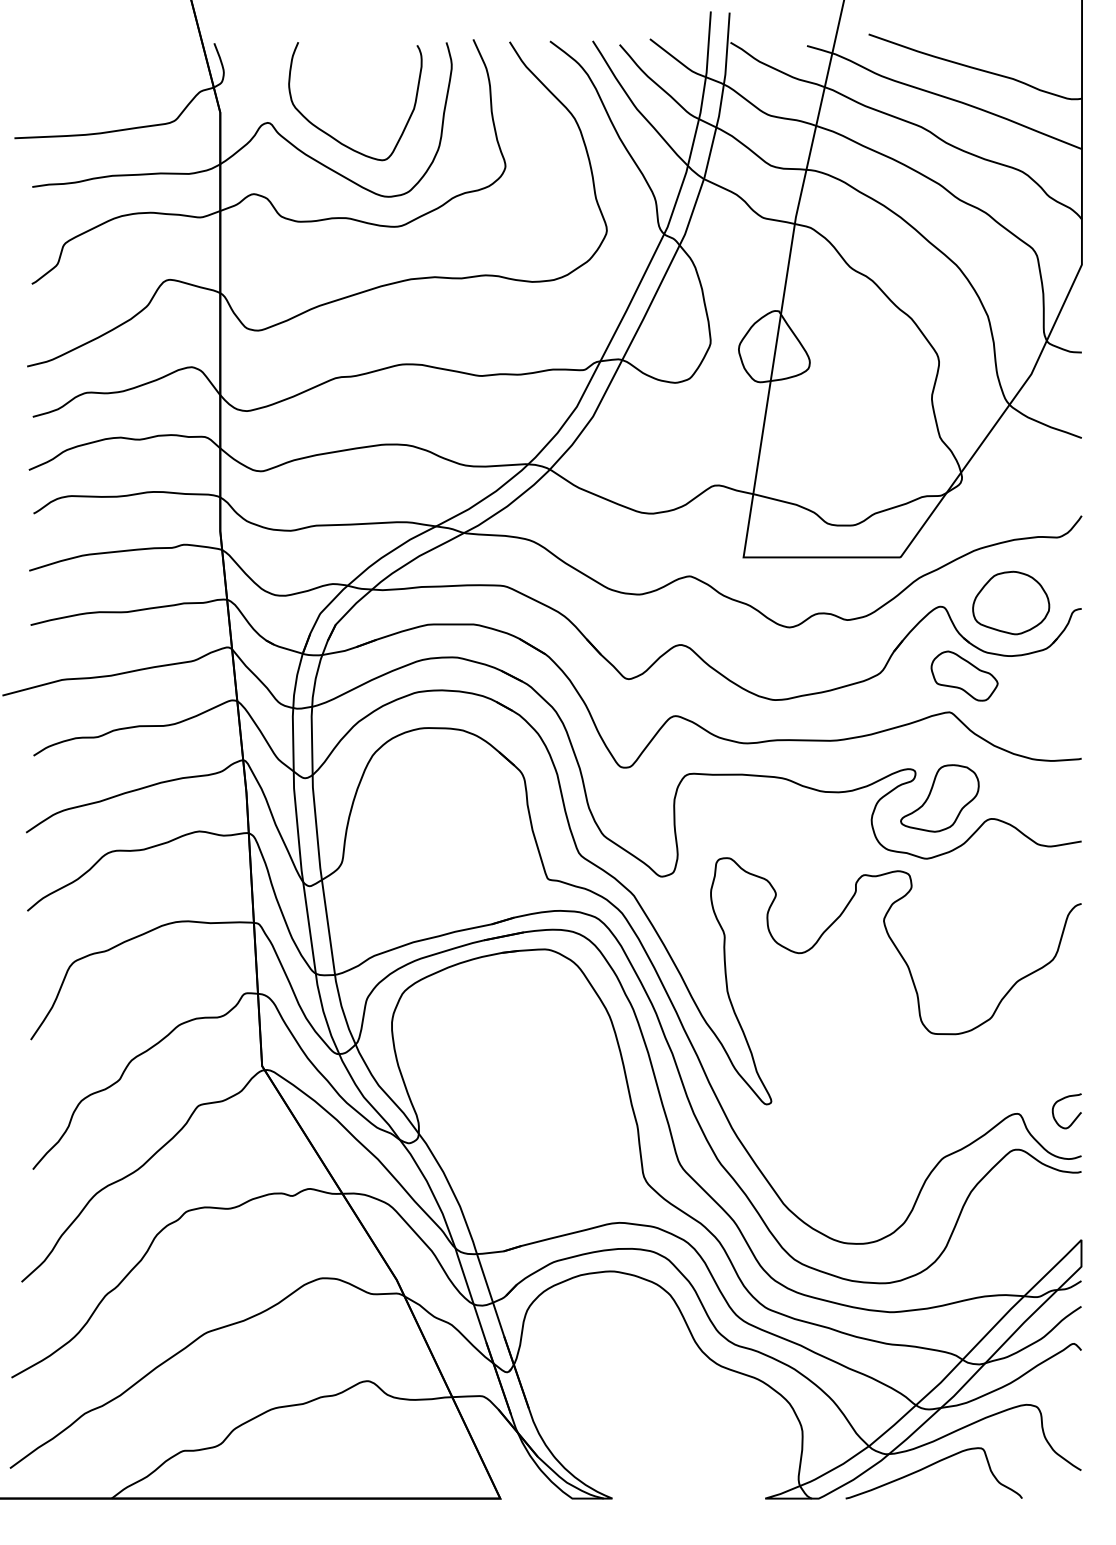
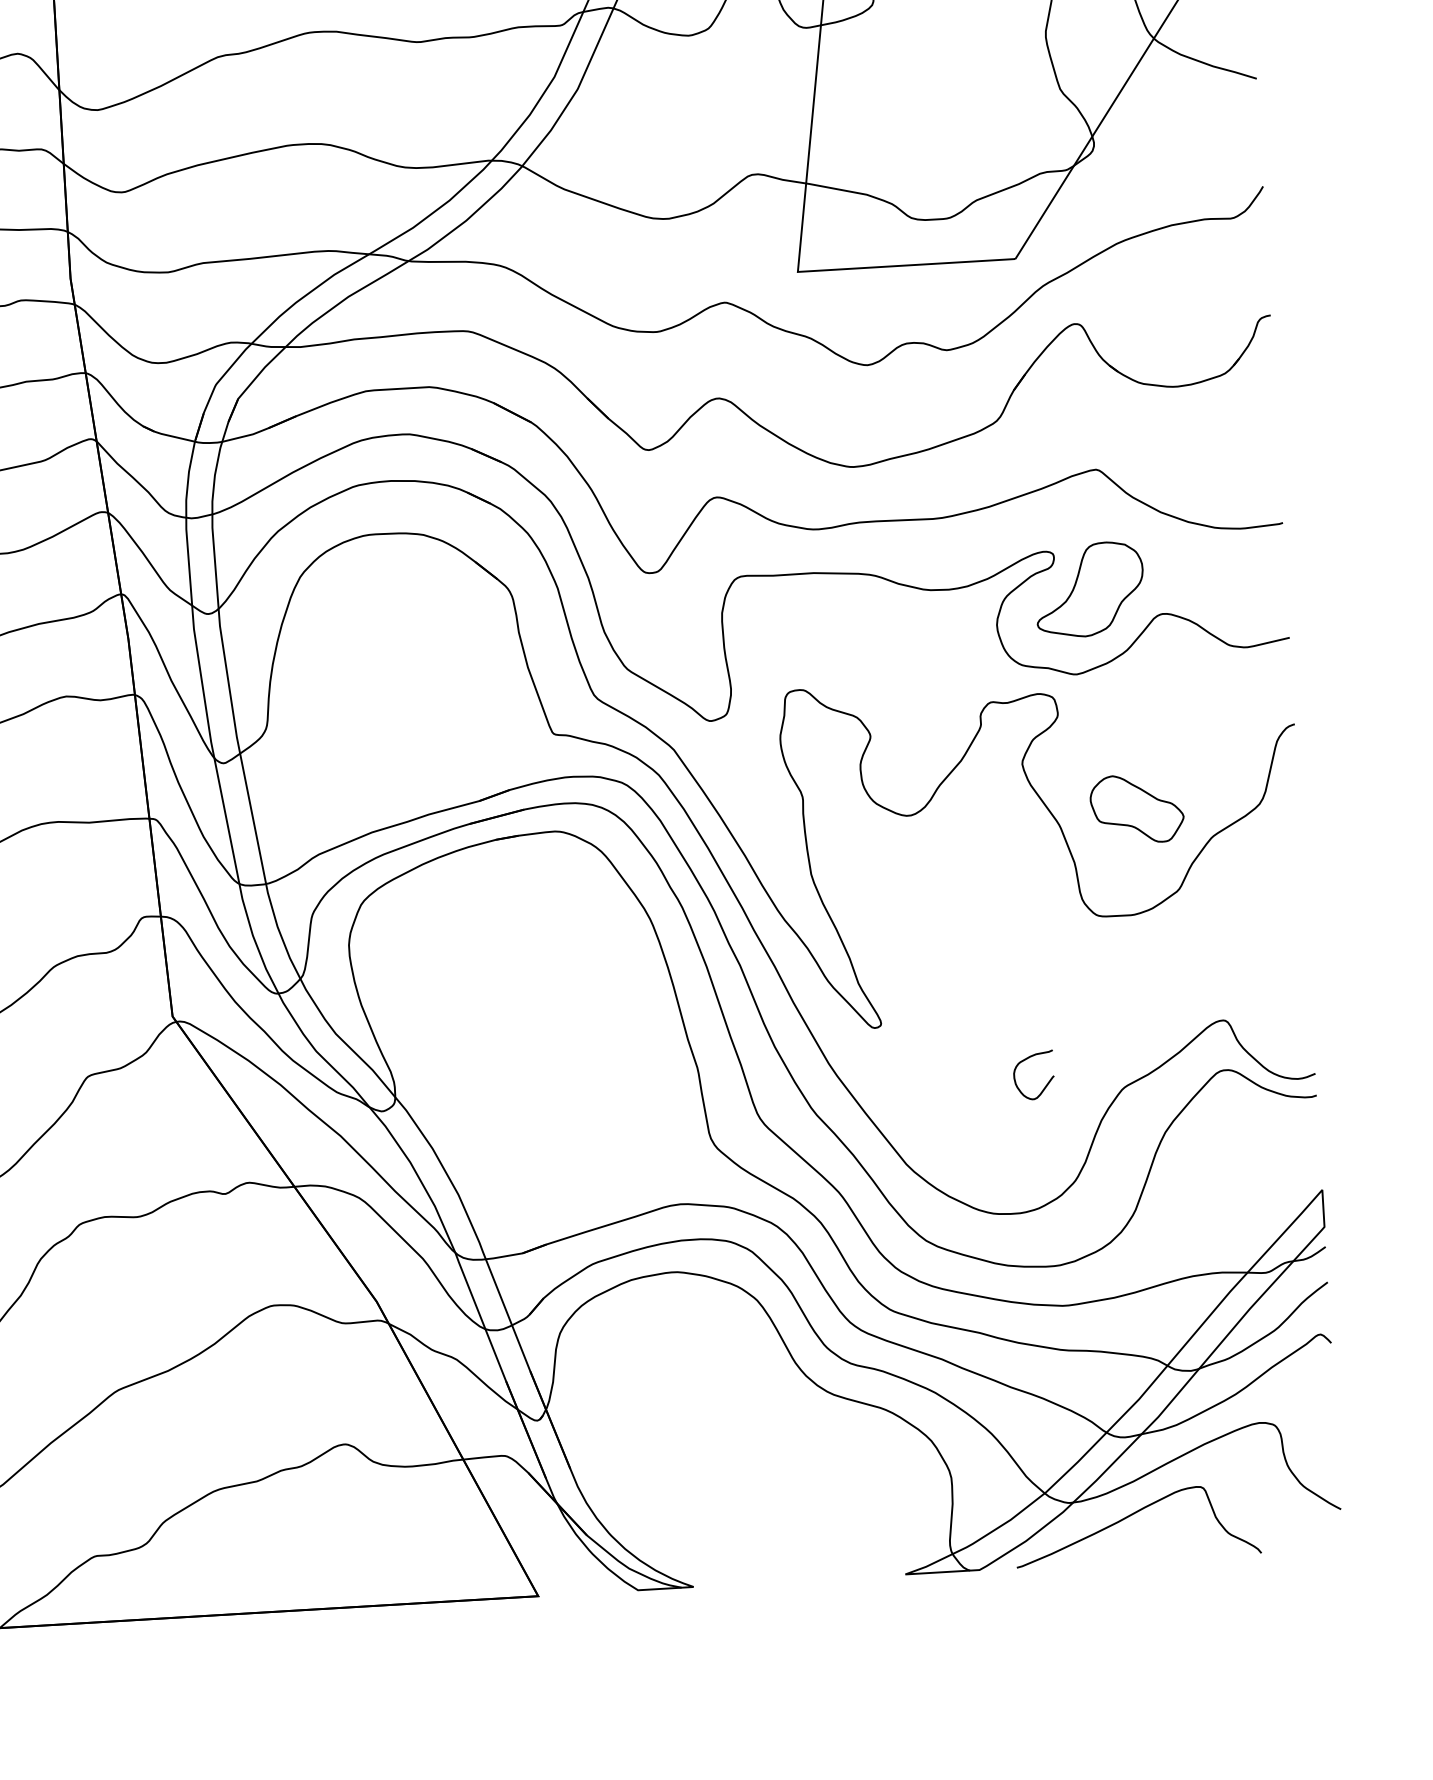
part: (1011, 602) -> (1172, 312), removed
part: (964, 675) -> (1136, 808), moved
curve: (1075, 1117) -> (1046, 1083), moved

